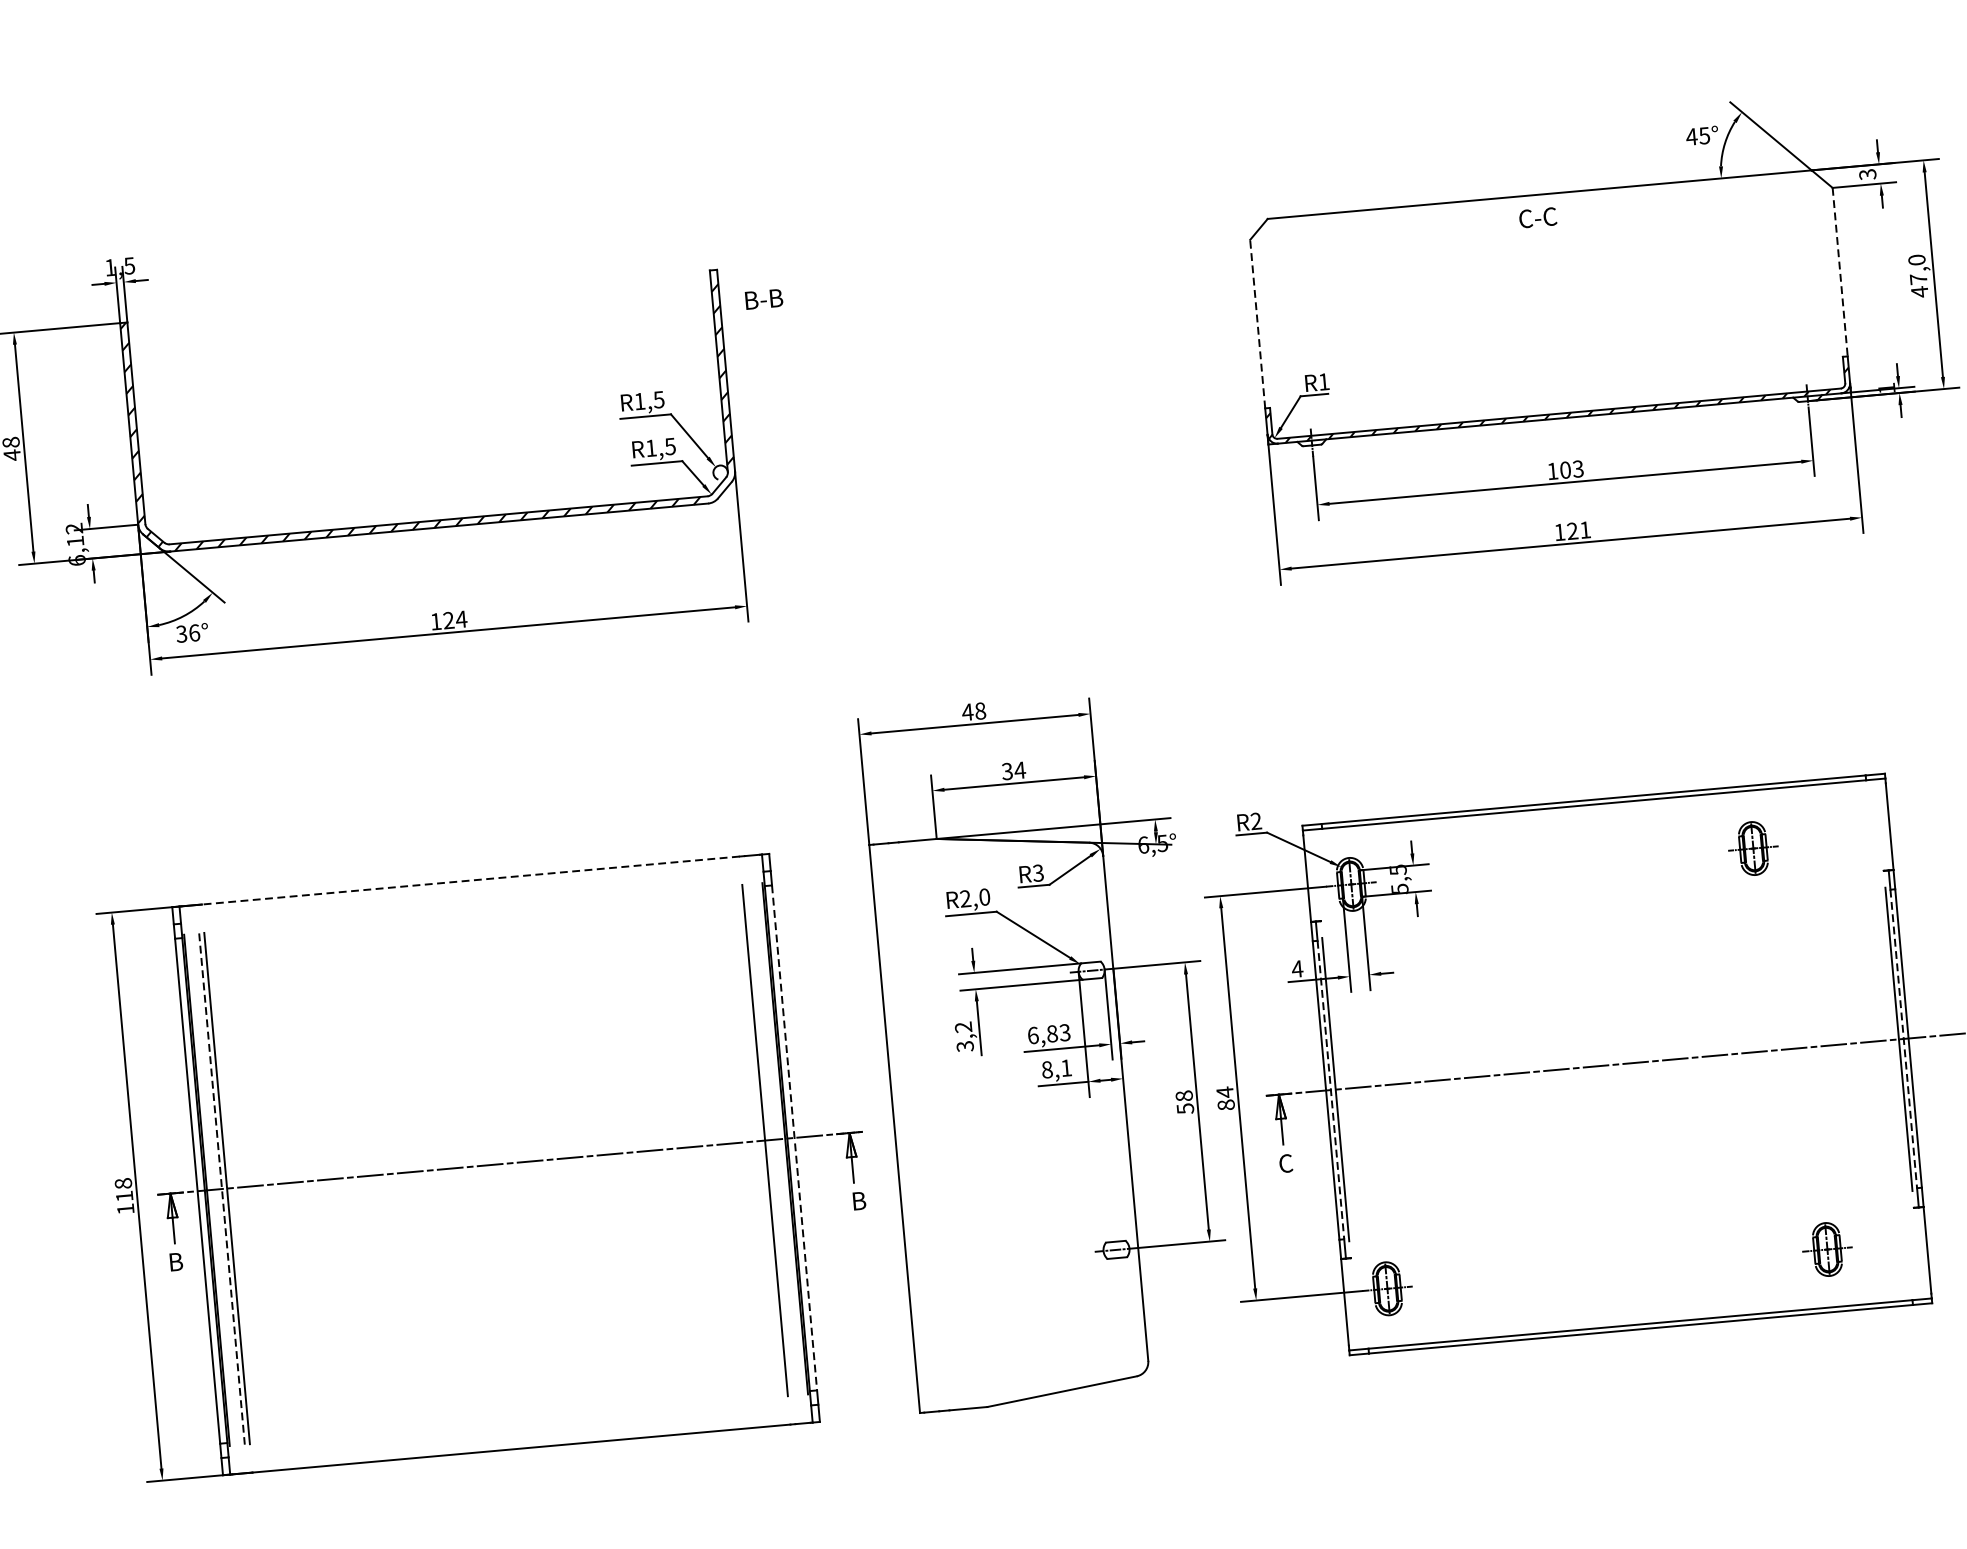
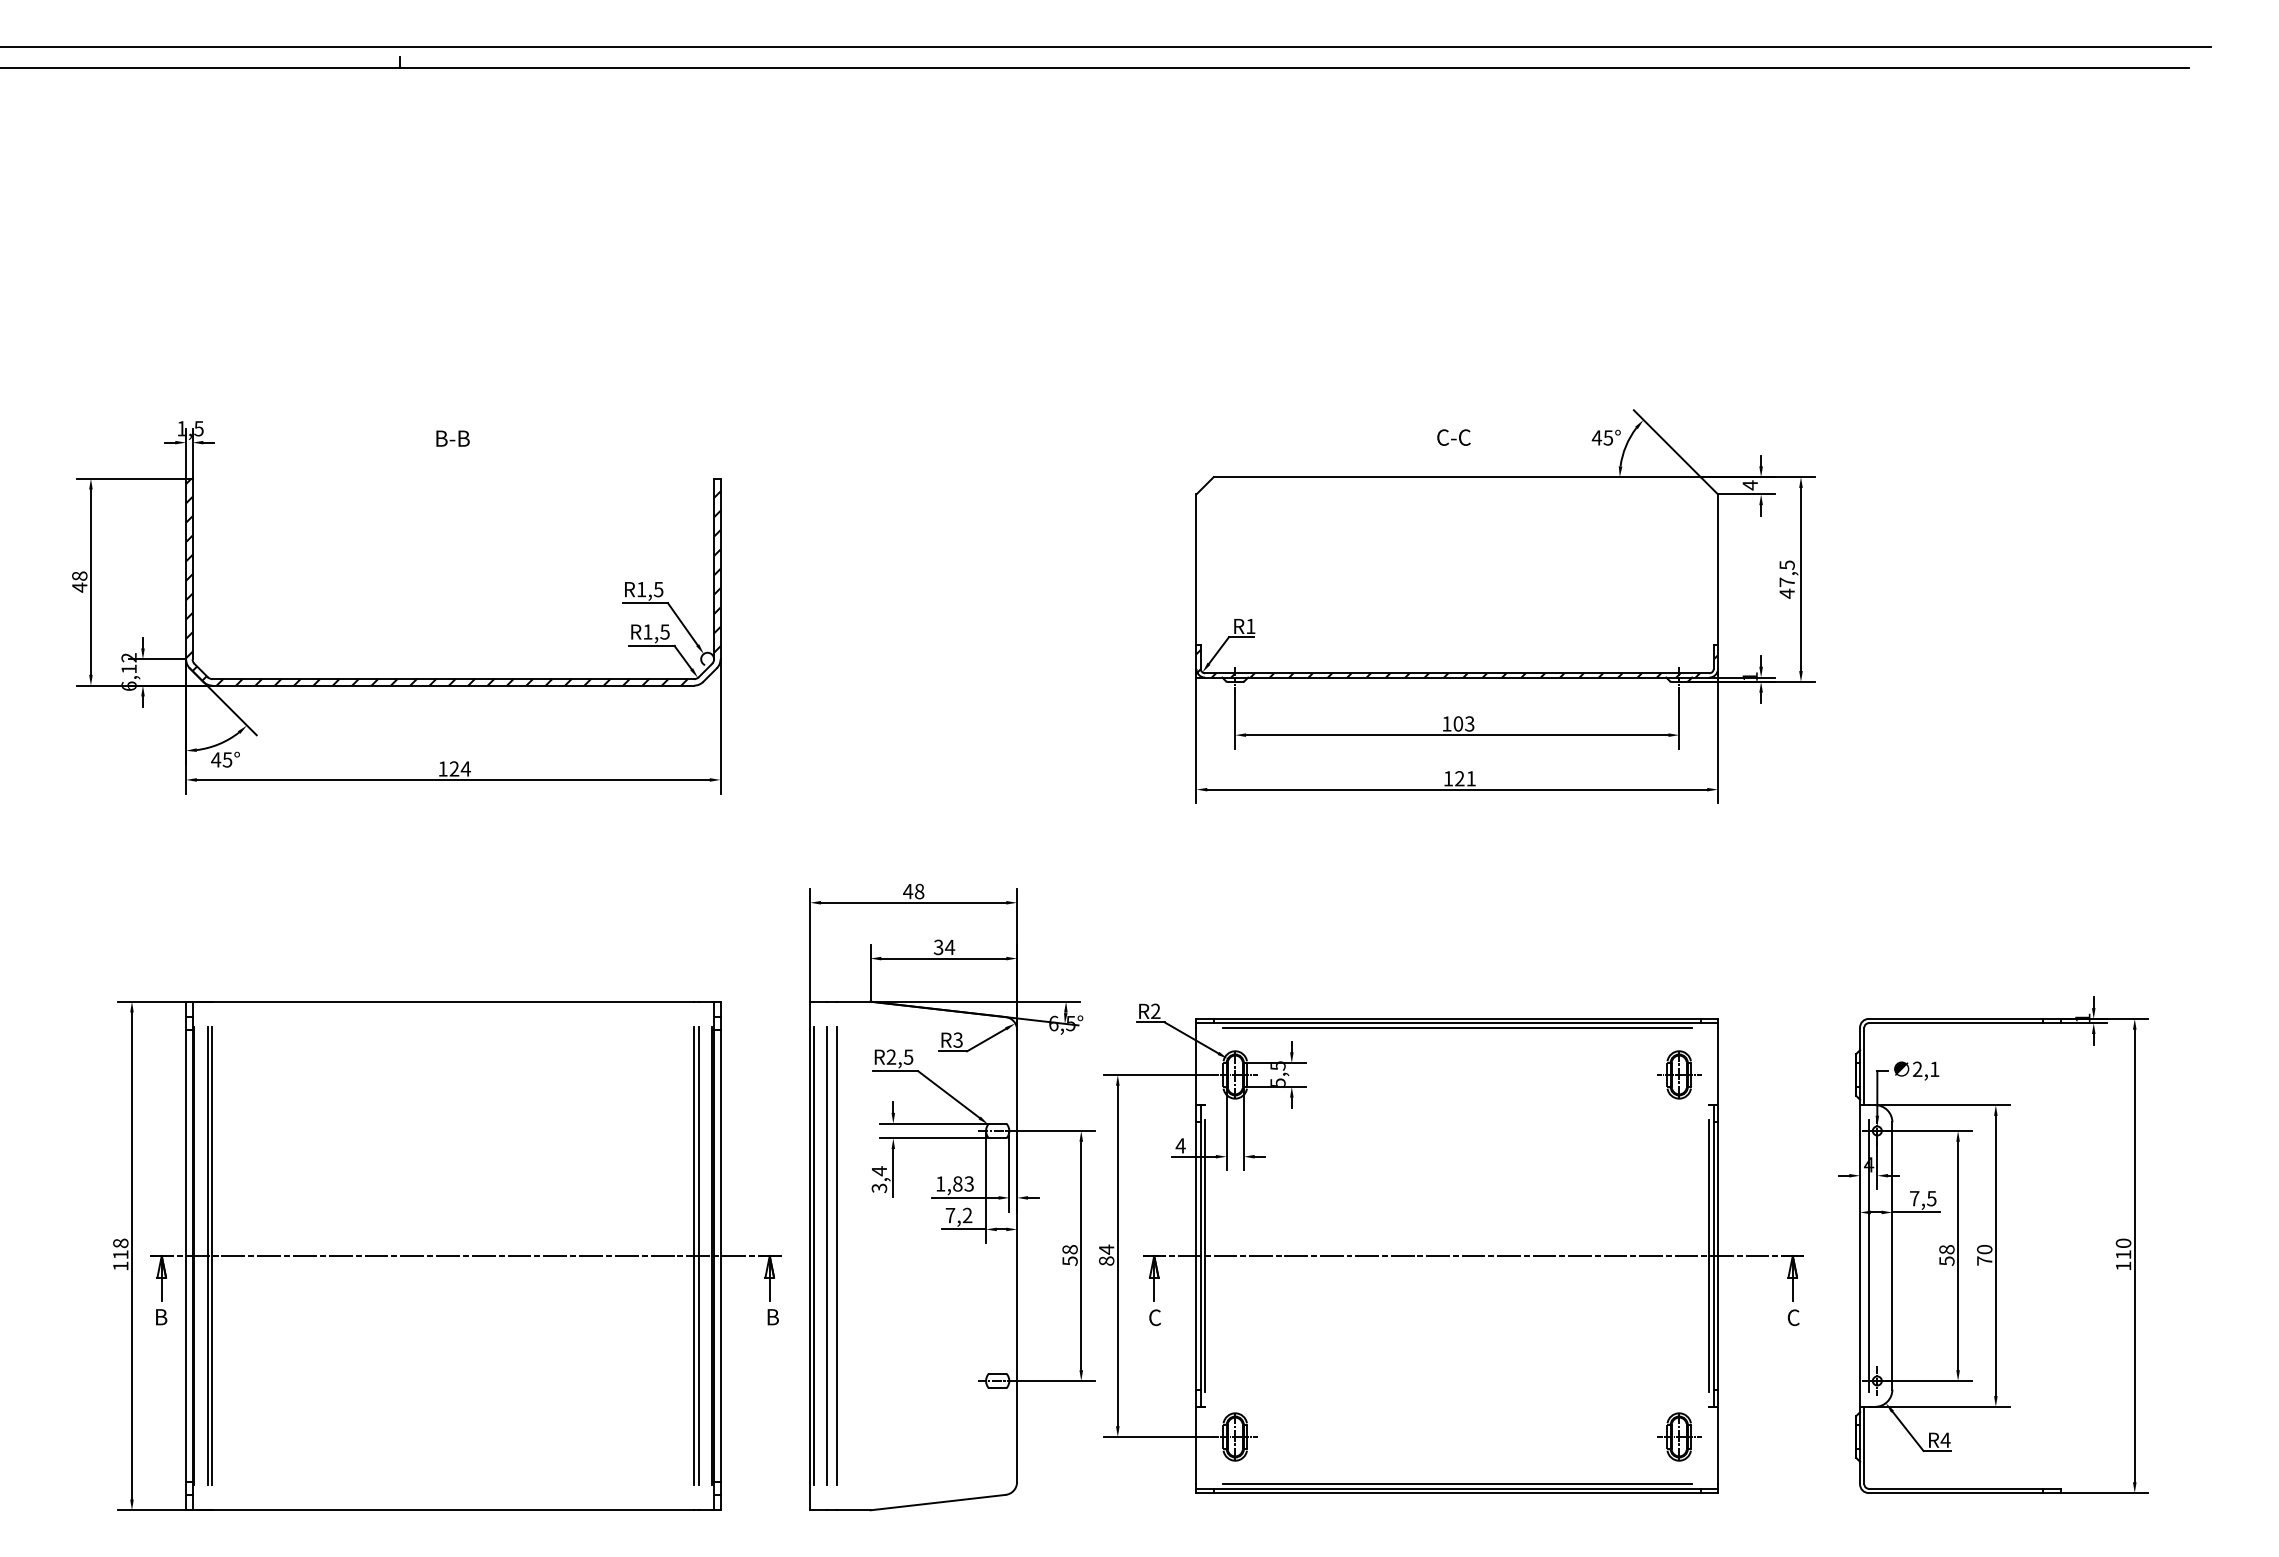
text: (1868, 174) -> (1750, 485), 3 -> 4
text: (1537, 217) -> (1453, 437), moved
text: (1916, 259) -> (1786, 564), 47,0 -> 47,5
line: (1840, 272) -> (1718, 570), dashed -> solid
text: (763, 299) -> (452, 438), moved
line: (1257, 323) -> (1196, 569), dashed -> solid
text: (187, 633) -> (221, 759), 36° -> 45°
line: (1593, 809) -> (1456, 1027), added
part: (1753, 848) -> (1679, 1074), moved
line: (470, 880) -> (453, 1001), dashed -> solid
text: (984, 896) -> (908, 1056), R2,0 -> R2,5
text: (962, 1027) -> (878, 1171), 3,2 -> 3,4
text: (1032, 1035) -> (940, 1183), 6,83 -> 1,83
line: (1903, 1039) -> (1713, 1256), dashed -> solid
text: (1056, 1068) -> (958, 1215), 8,1 -> 7,2
line: (1330, 1090) -> (1200, 1256), dashed -> solid
line: (923, 1125) -> (836, 1255), added
line: (913, 1126) -> (827, 1255), added
line: (899, 1128) -> (814, 1255), added
line: (794, 1138) -> (720, 1256), dashed -> solid
line: (769, 1139) -> (698, 1255), added
line: (221, 1189) -> (207, 1256), dashed -> solid
part: (1827, 1248) -> (1679, 1436), moved
line: (1639, 1319) -> (1456, 1484), added

